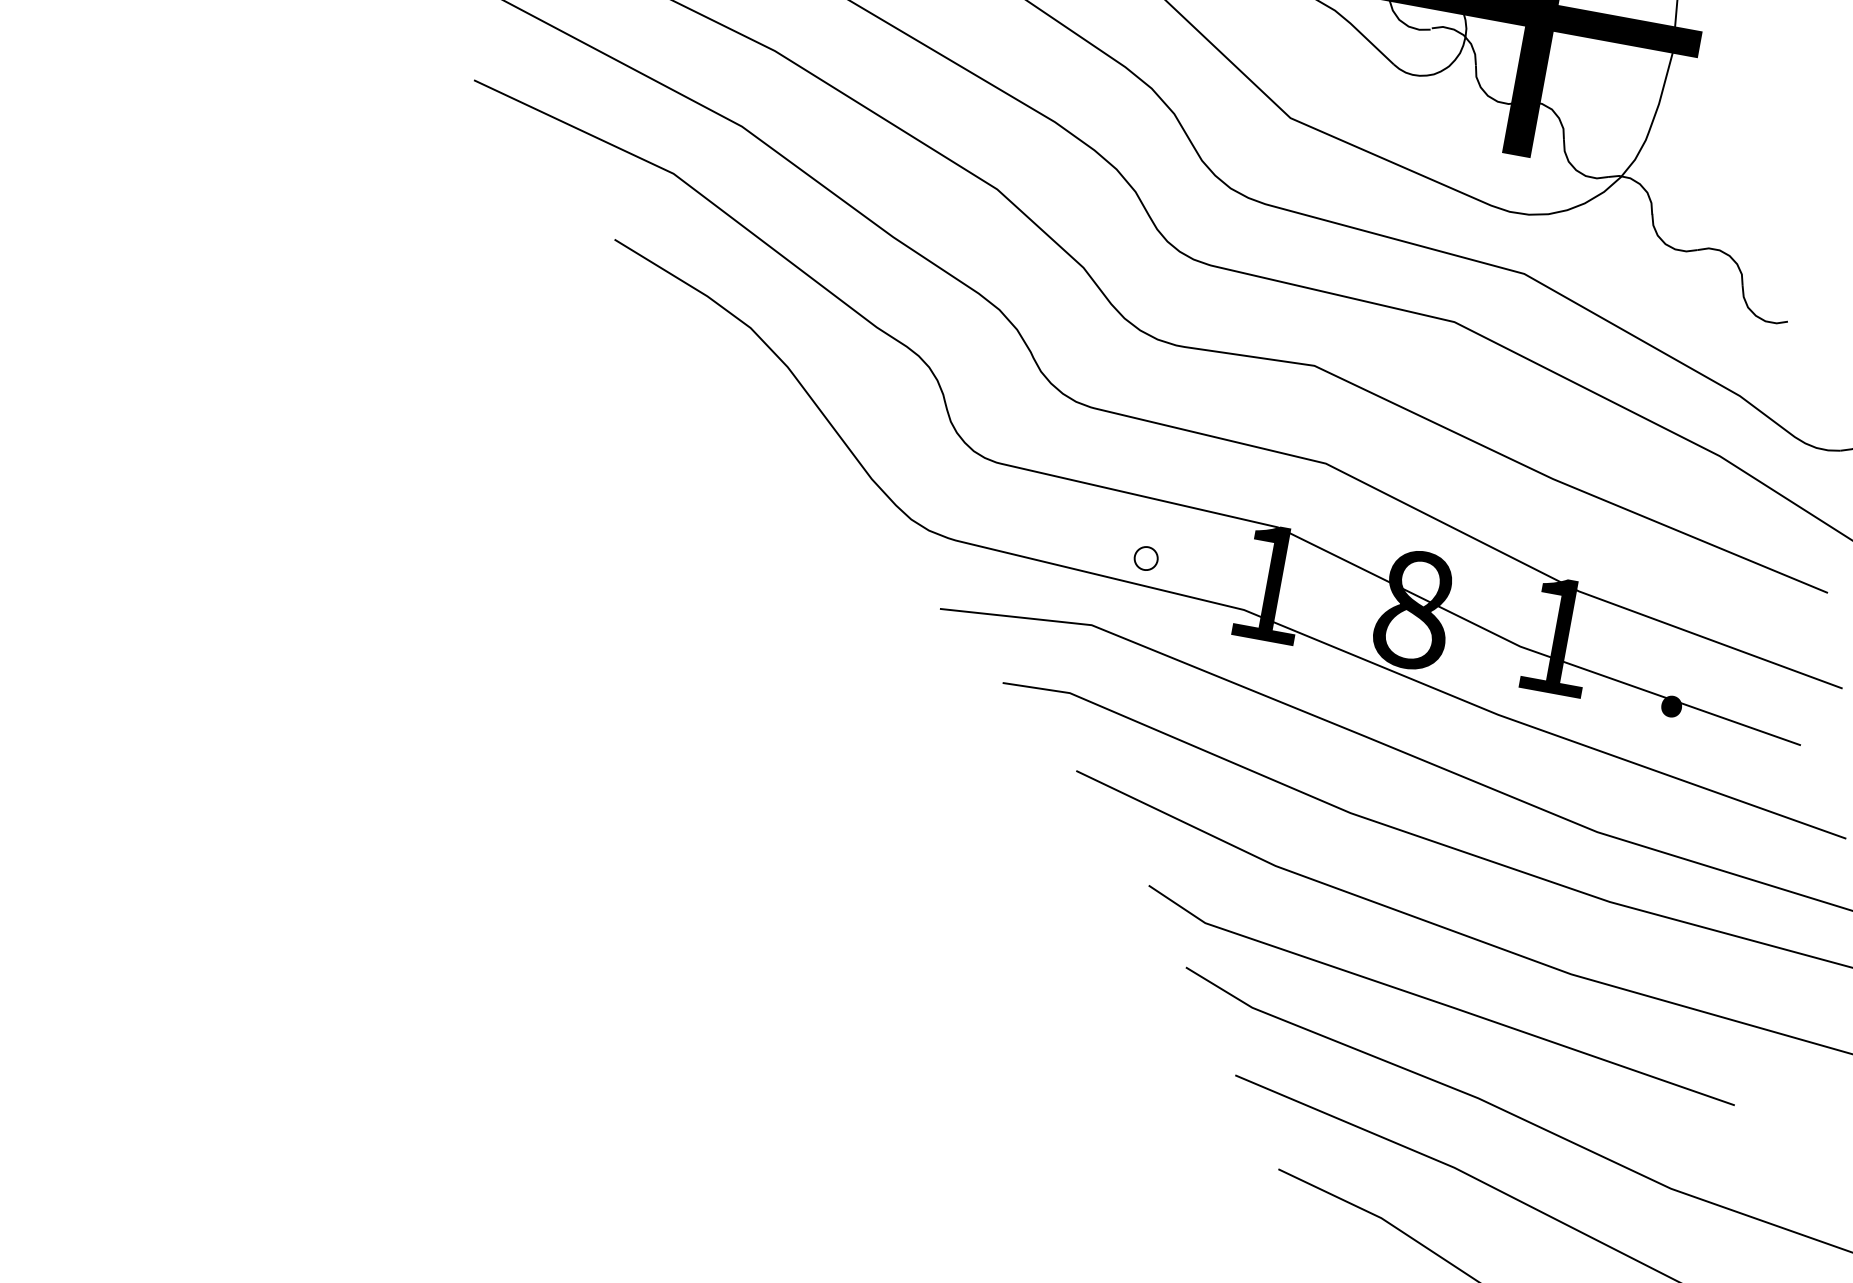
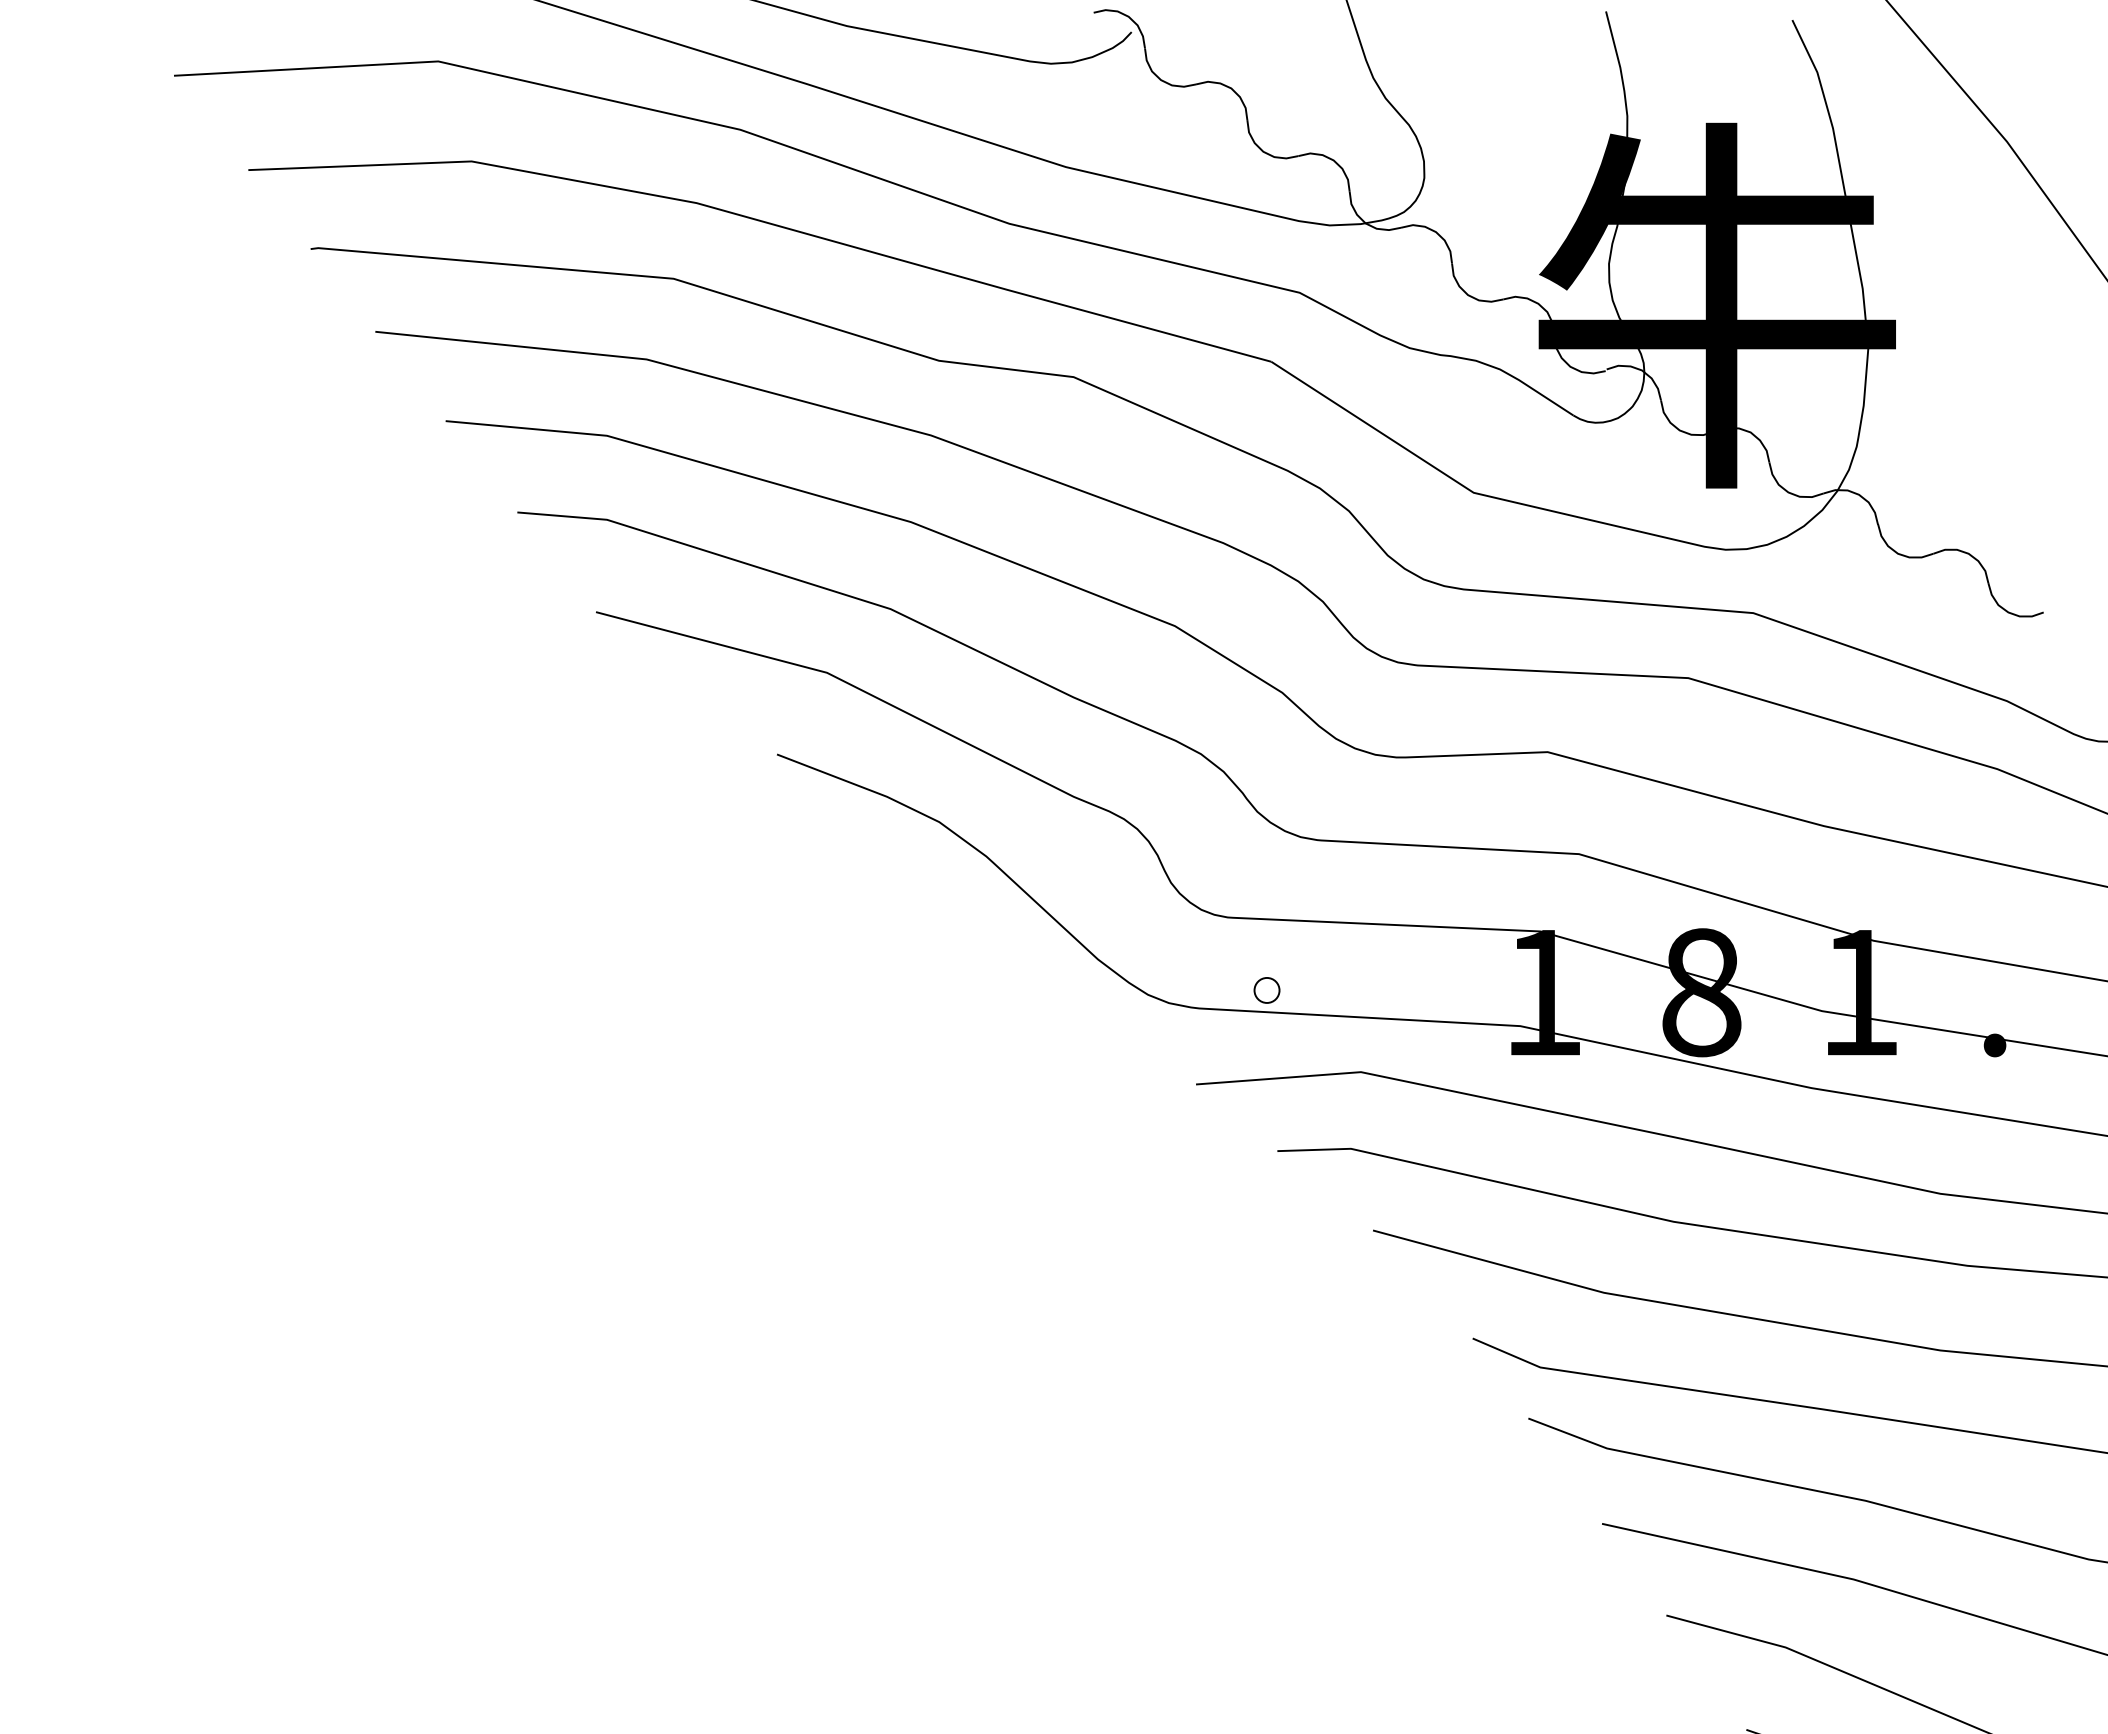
circle: (1145, 558) -> (1266, 990), moved

